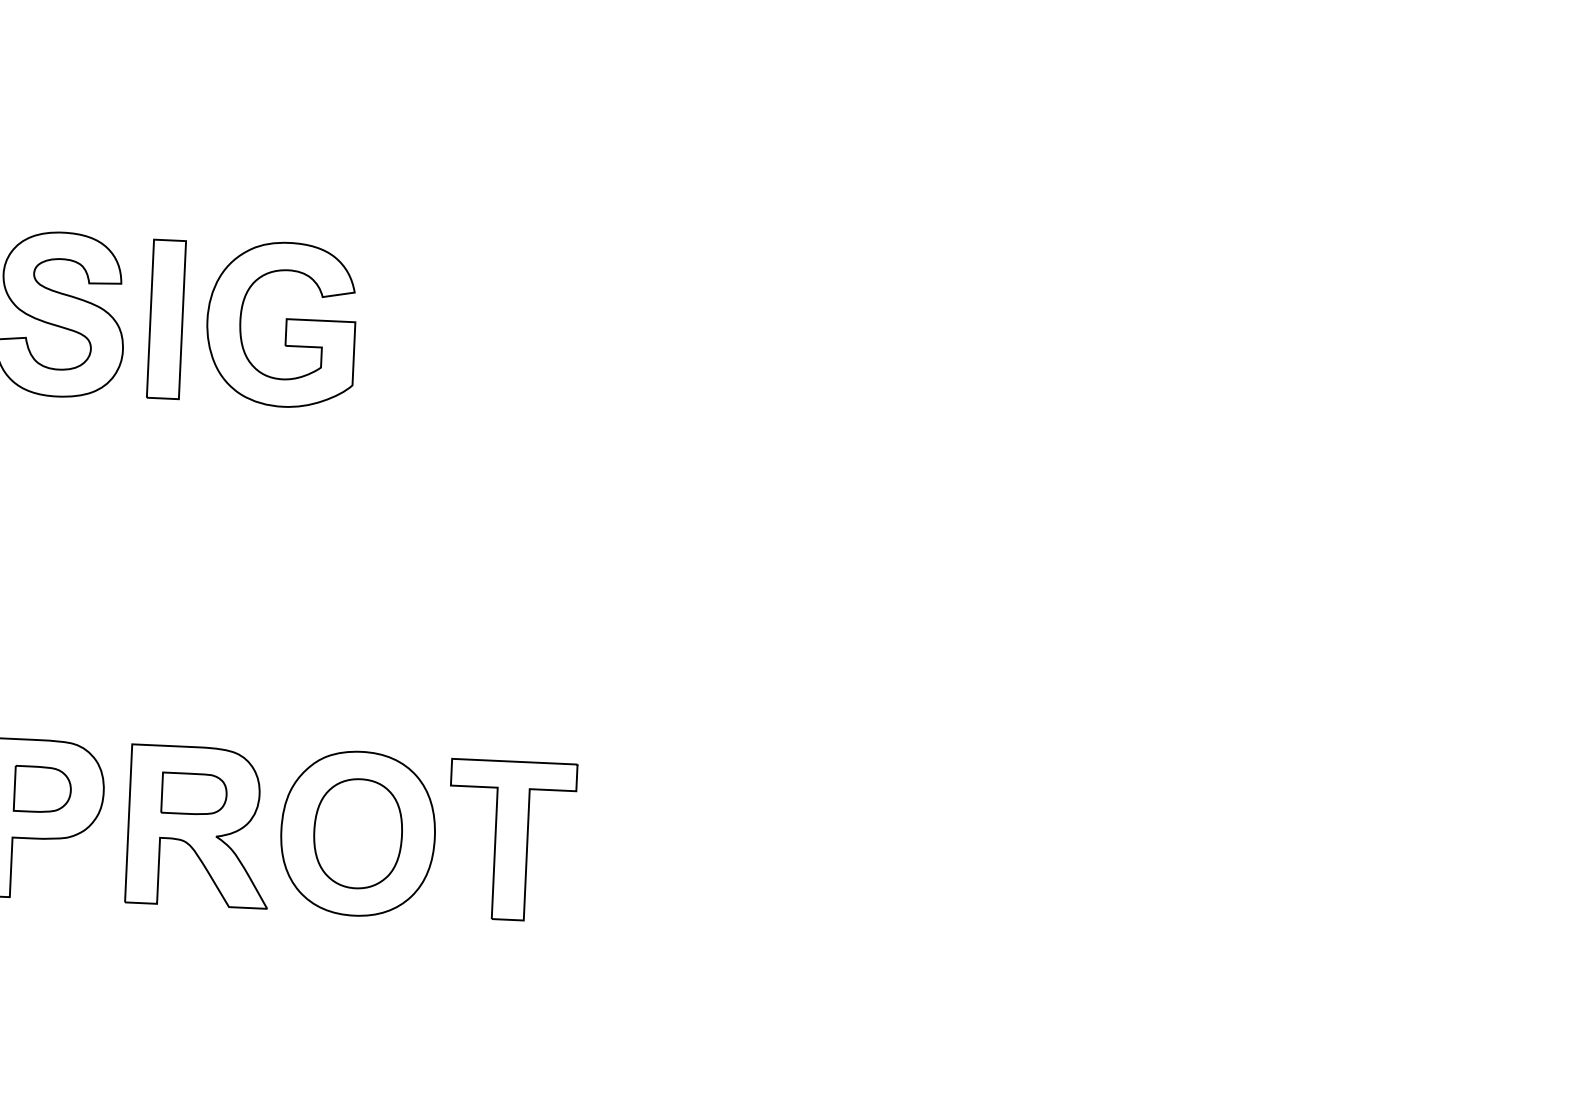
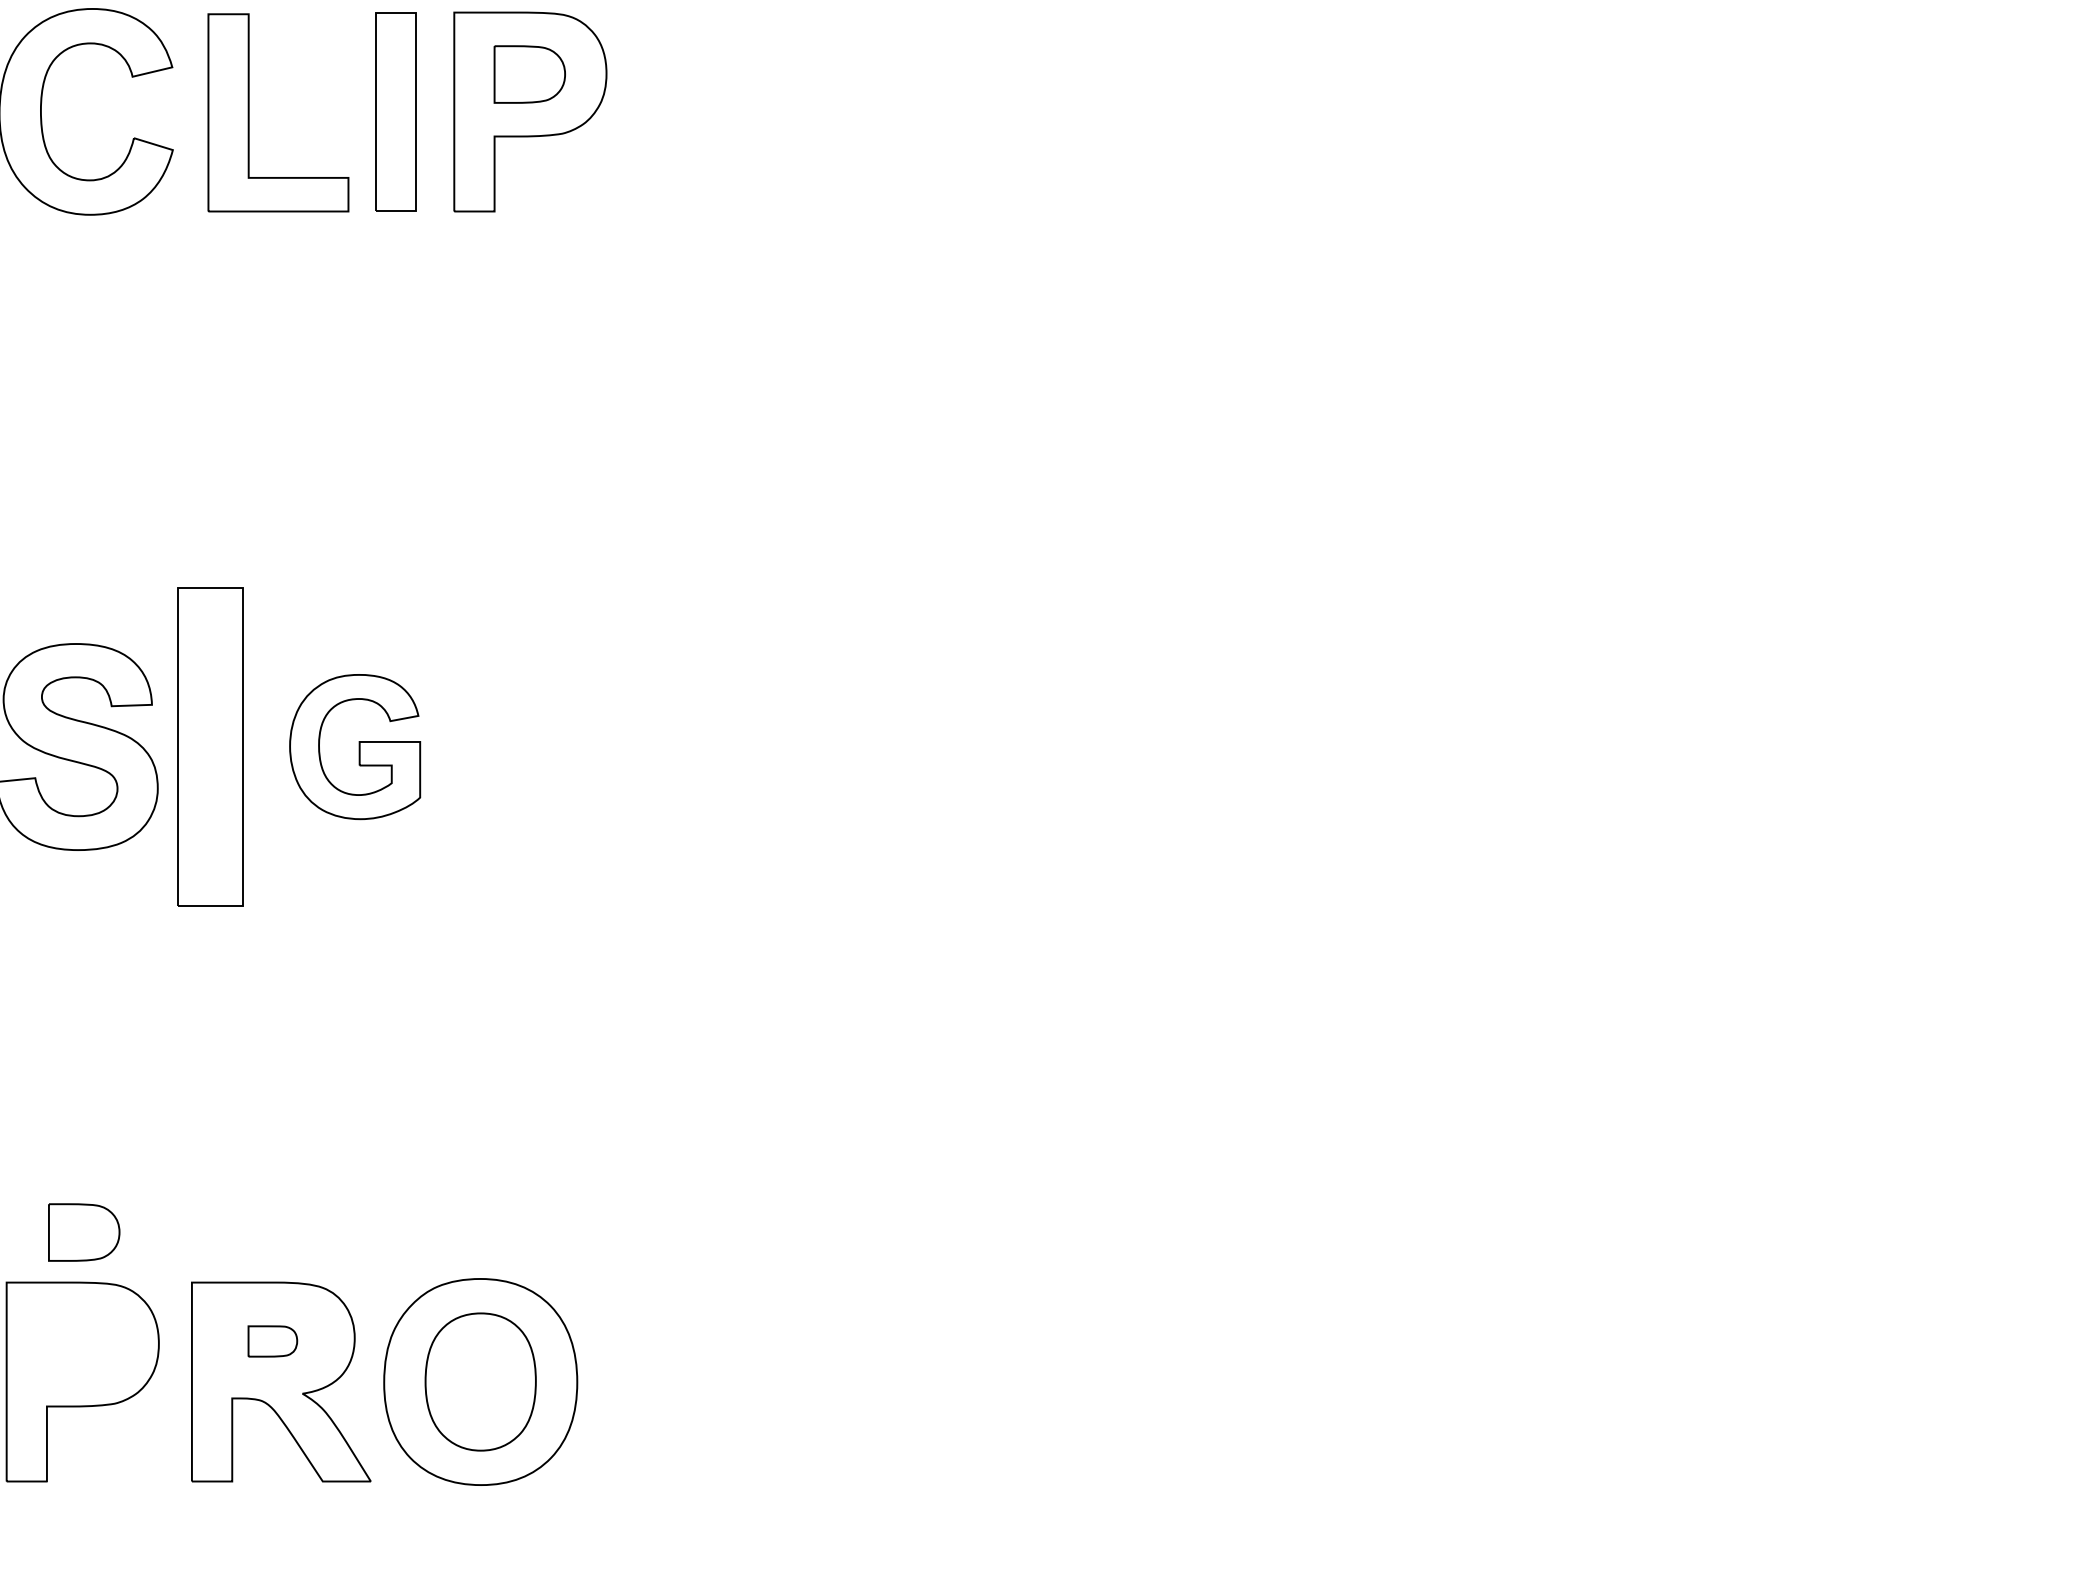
part: (166, 319) -> (210, 747), size x1.6
part: (280, 324) -> (354, 746), size x0.7
part: (43, 789) -> (84, 1232), moved
part: (194, 794) -> (272, 1341), size x0.6
part: (511, 840) -> (673, 1381), removed

